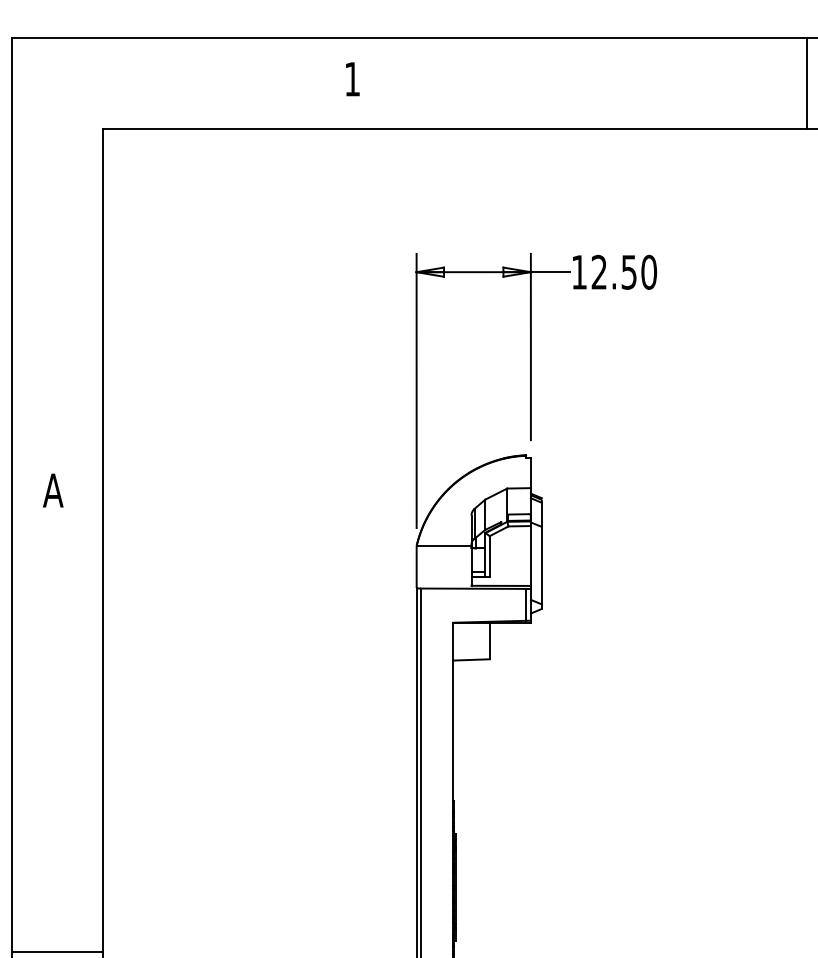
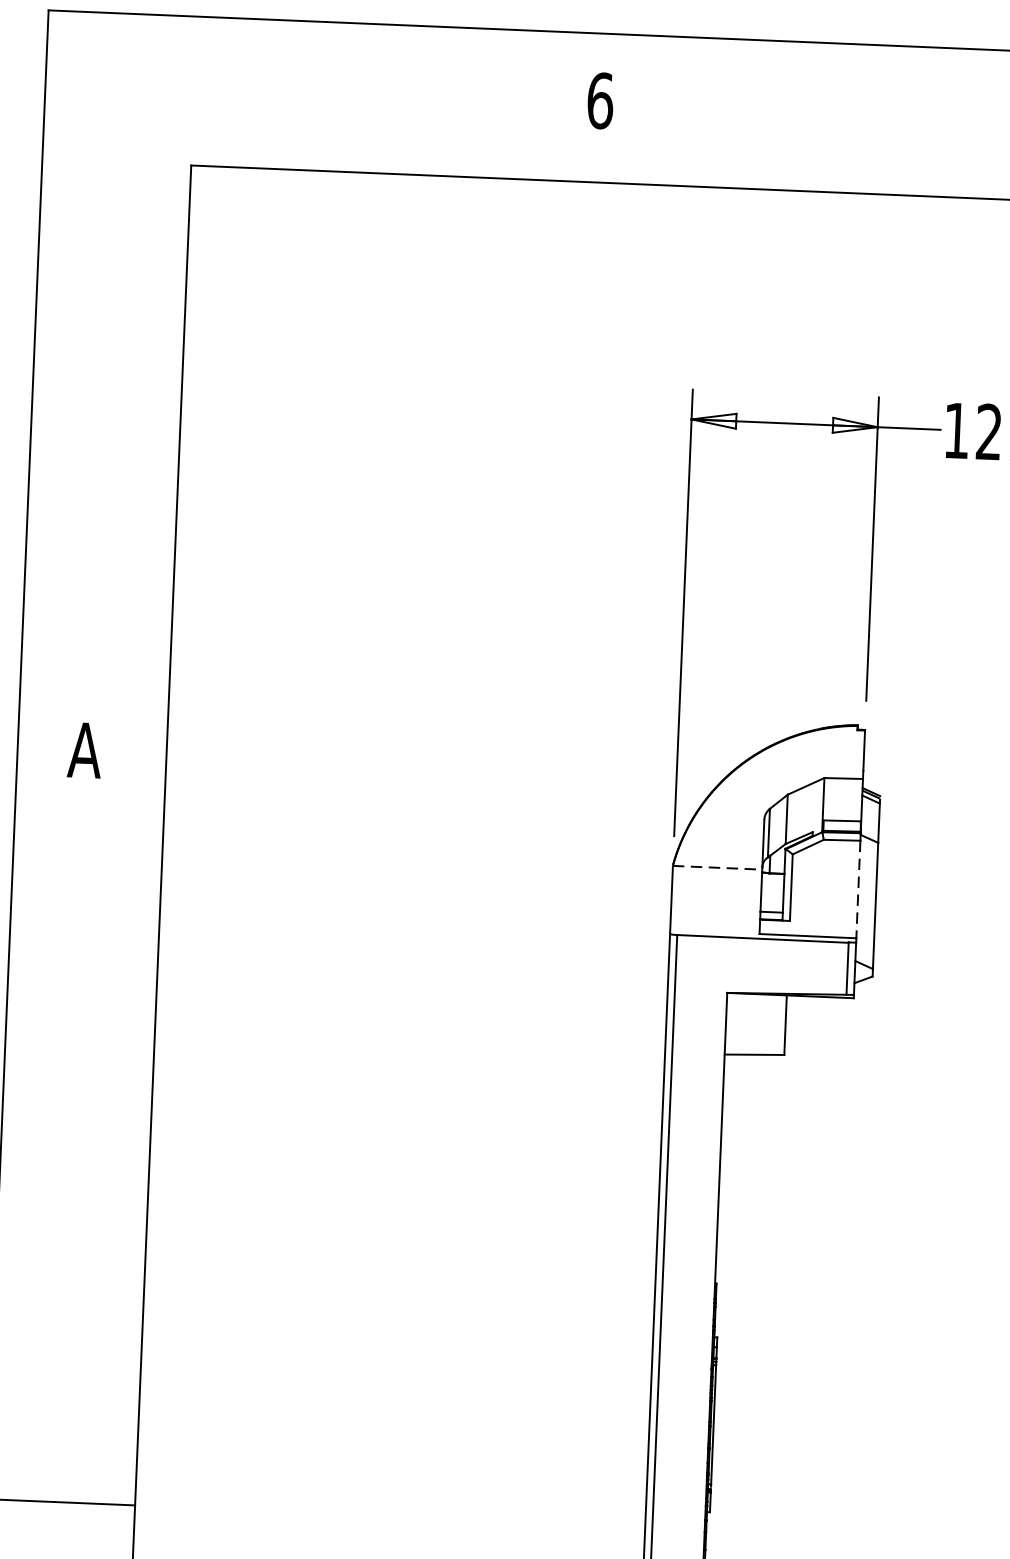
text: (352, 78) -> (600, 99), 1 -> 6
line: (444, 546) -> (718, 868), solid -> dashed
line: (530, 555) -> (857, 888), solid -> dashed

